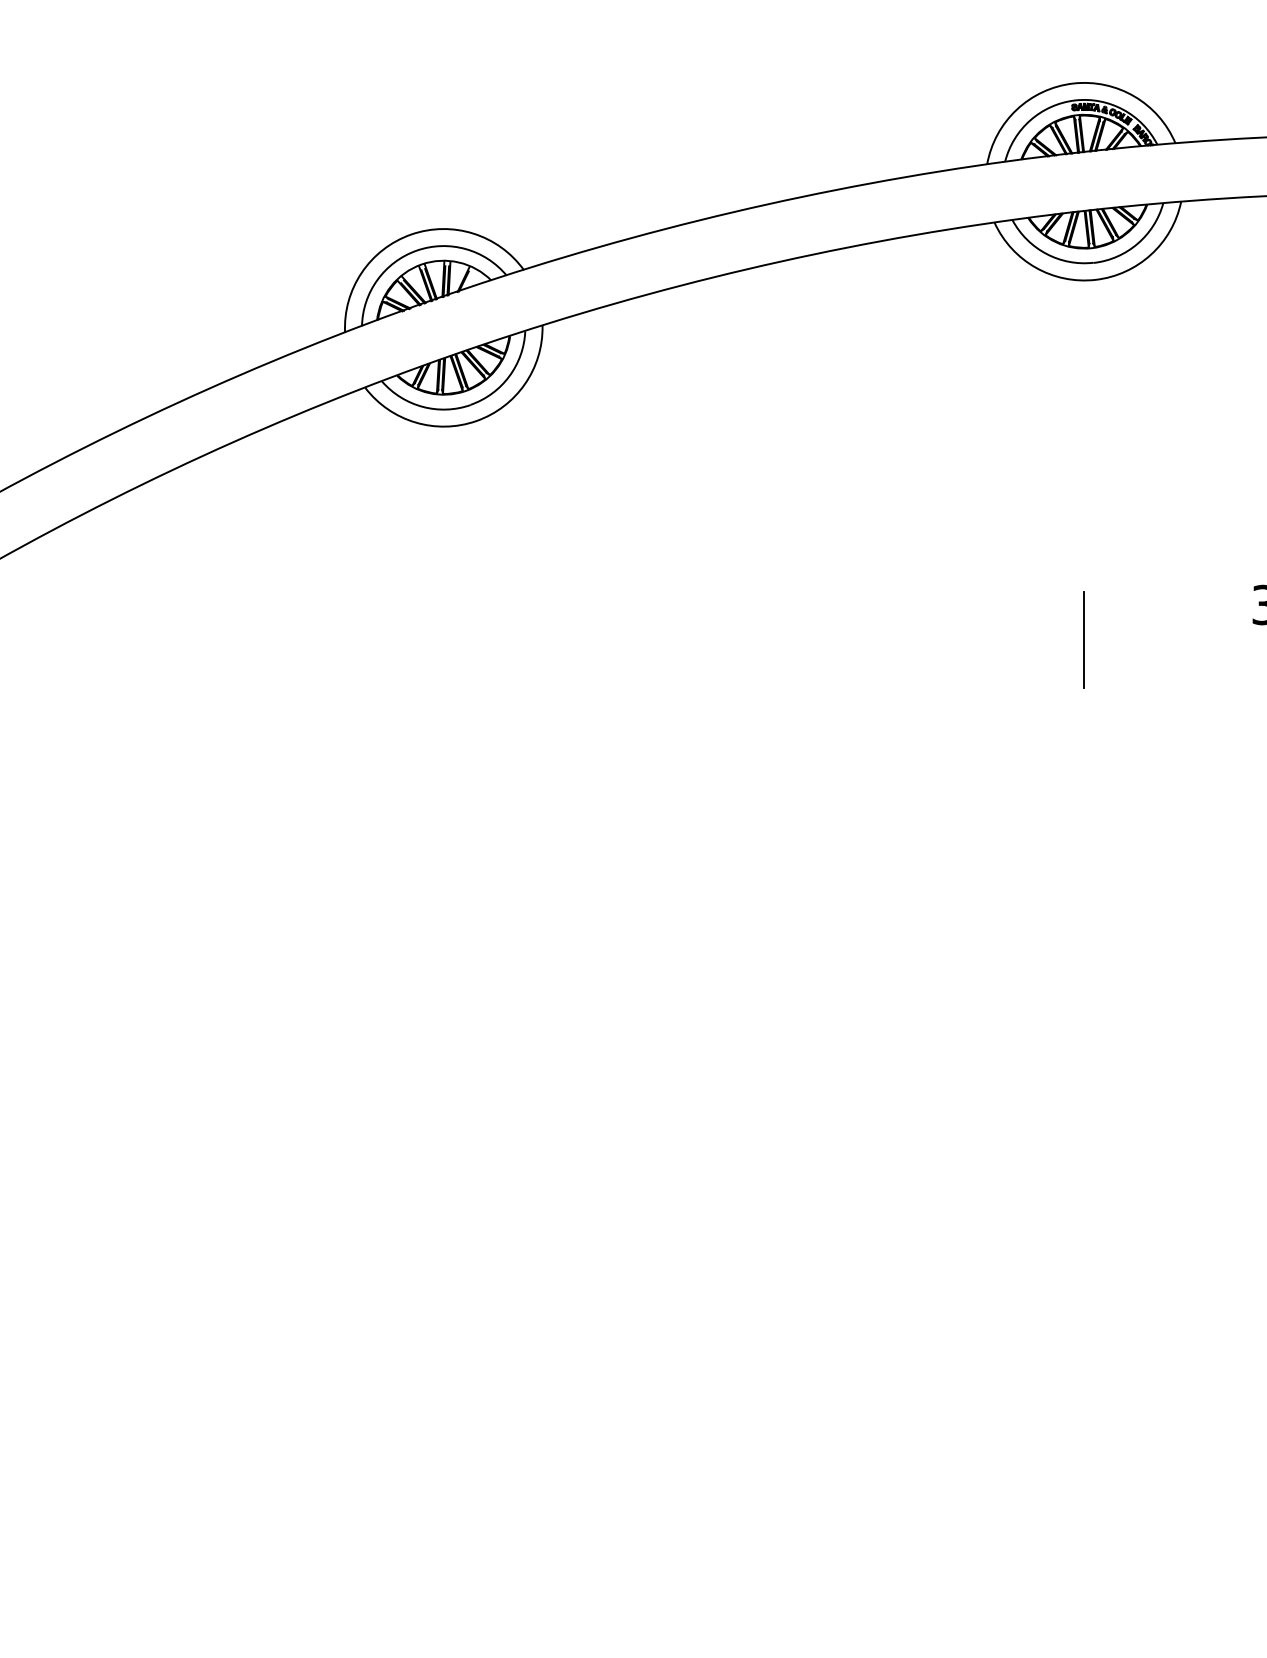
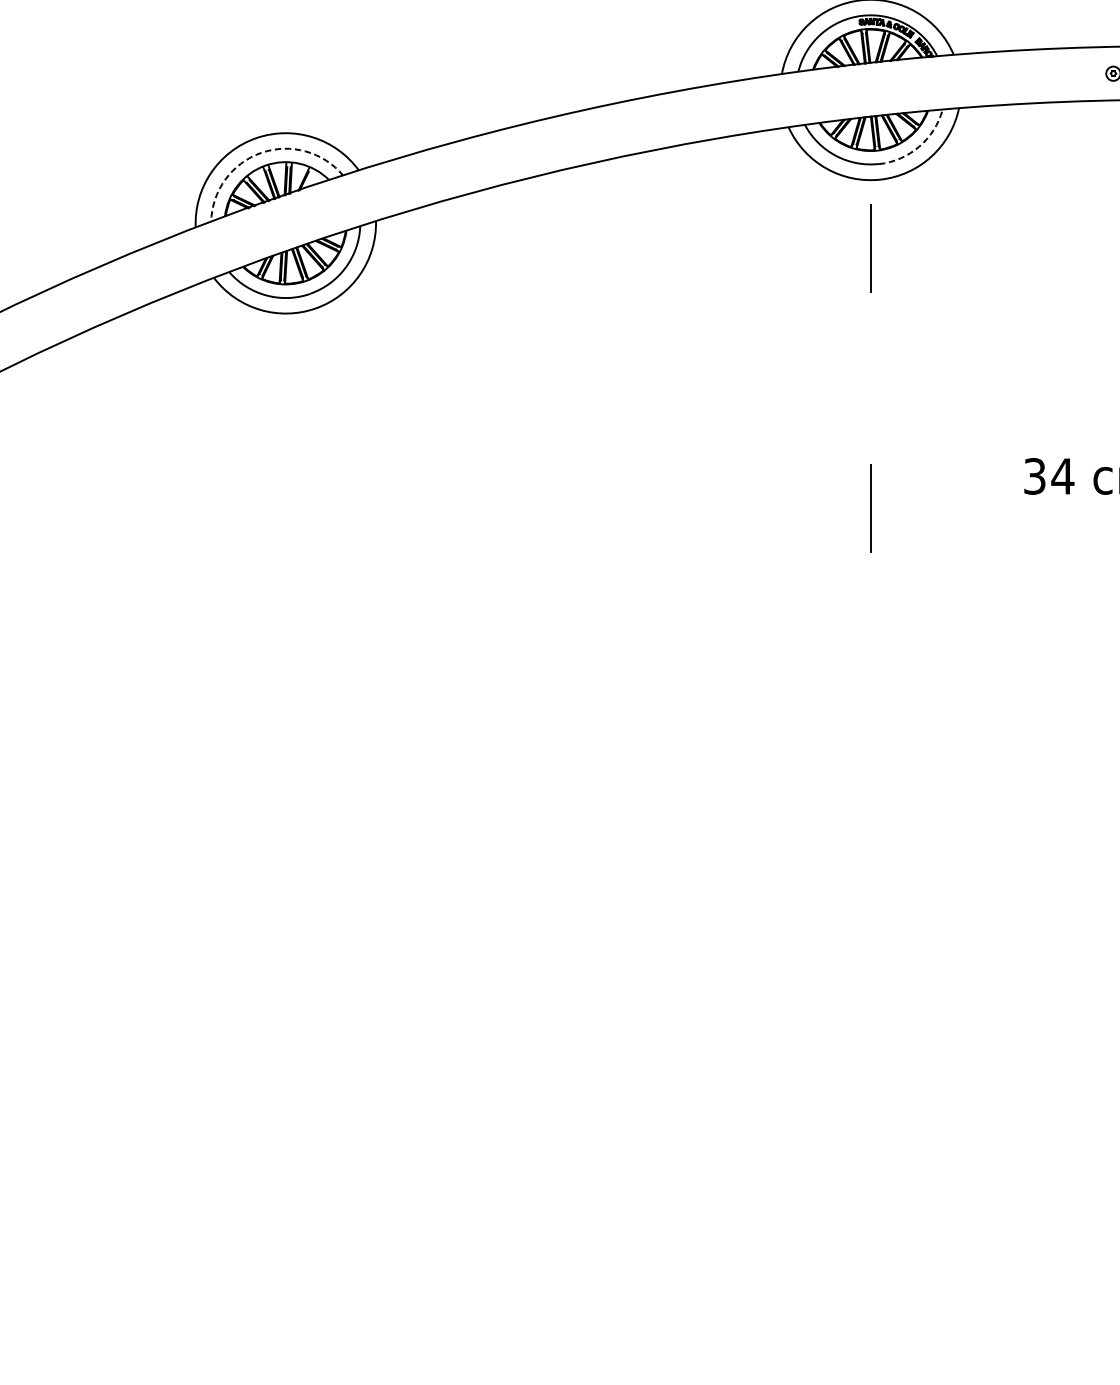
arc: (1137, 243) -> (919, 146), solid -> dashed
arc: (416, 250) -> (260, 152), solid -> dashed
line: (1083, 354) -> (869, 247), added

